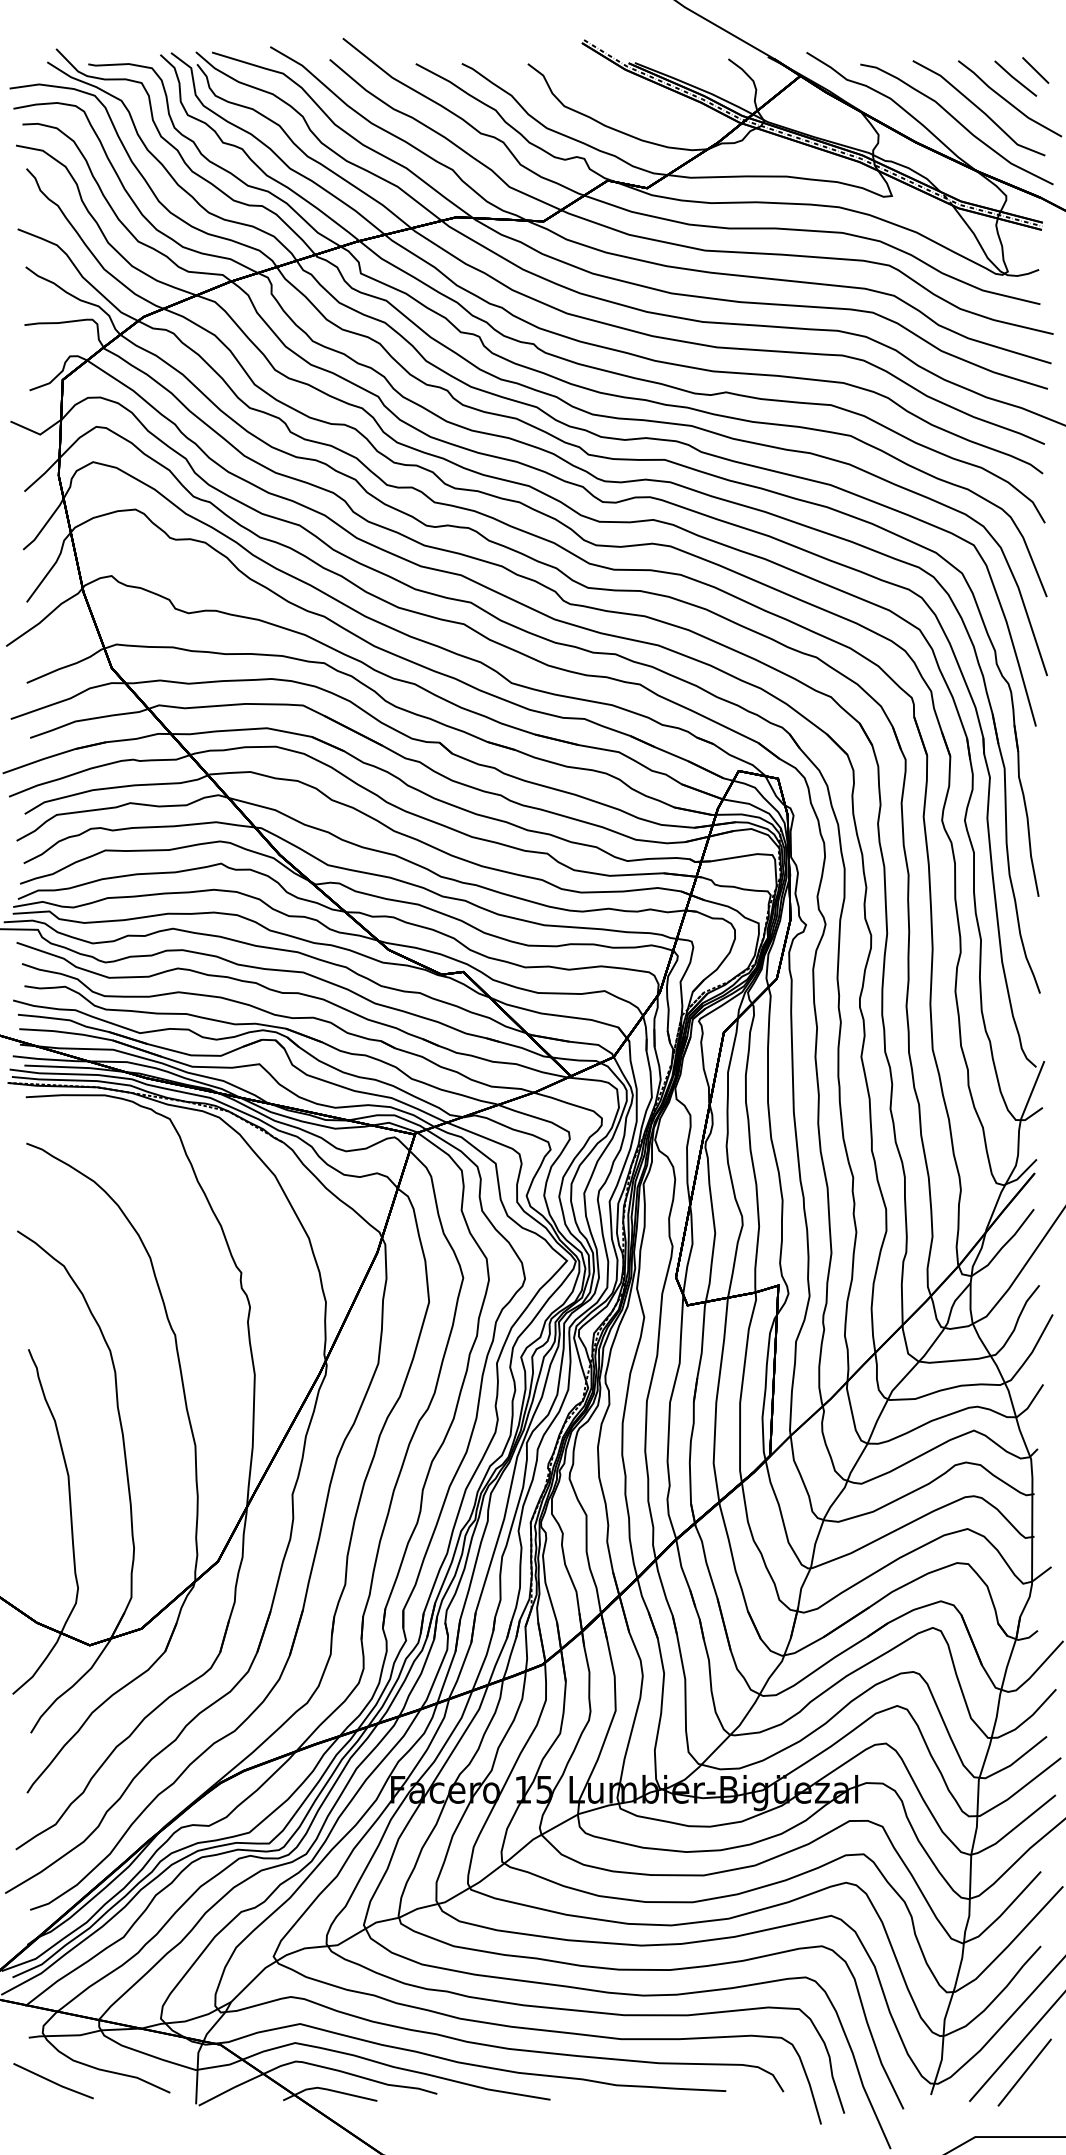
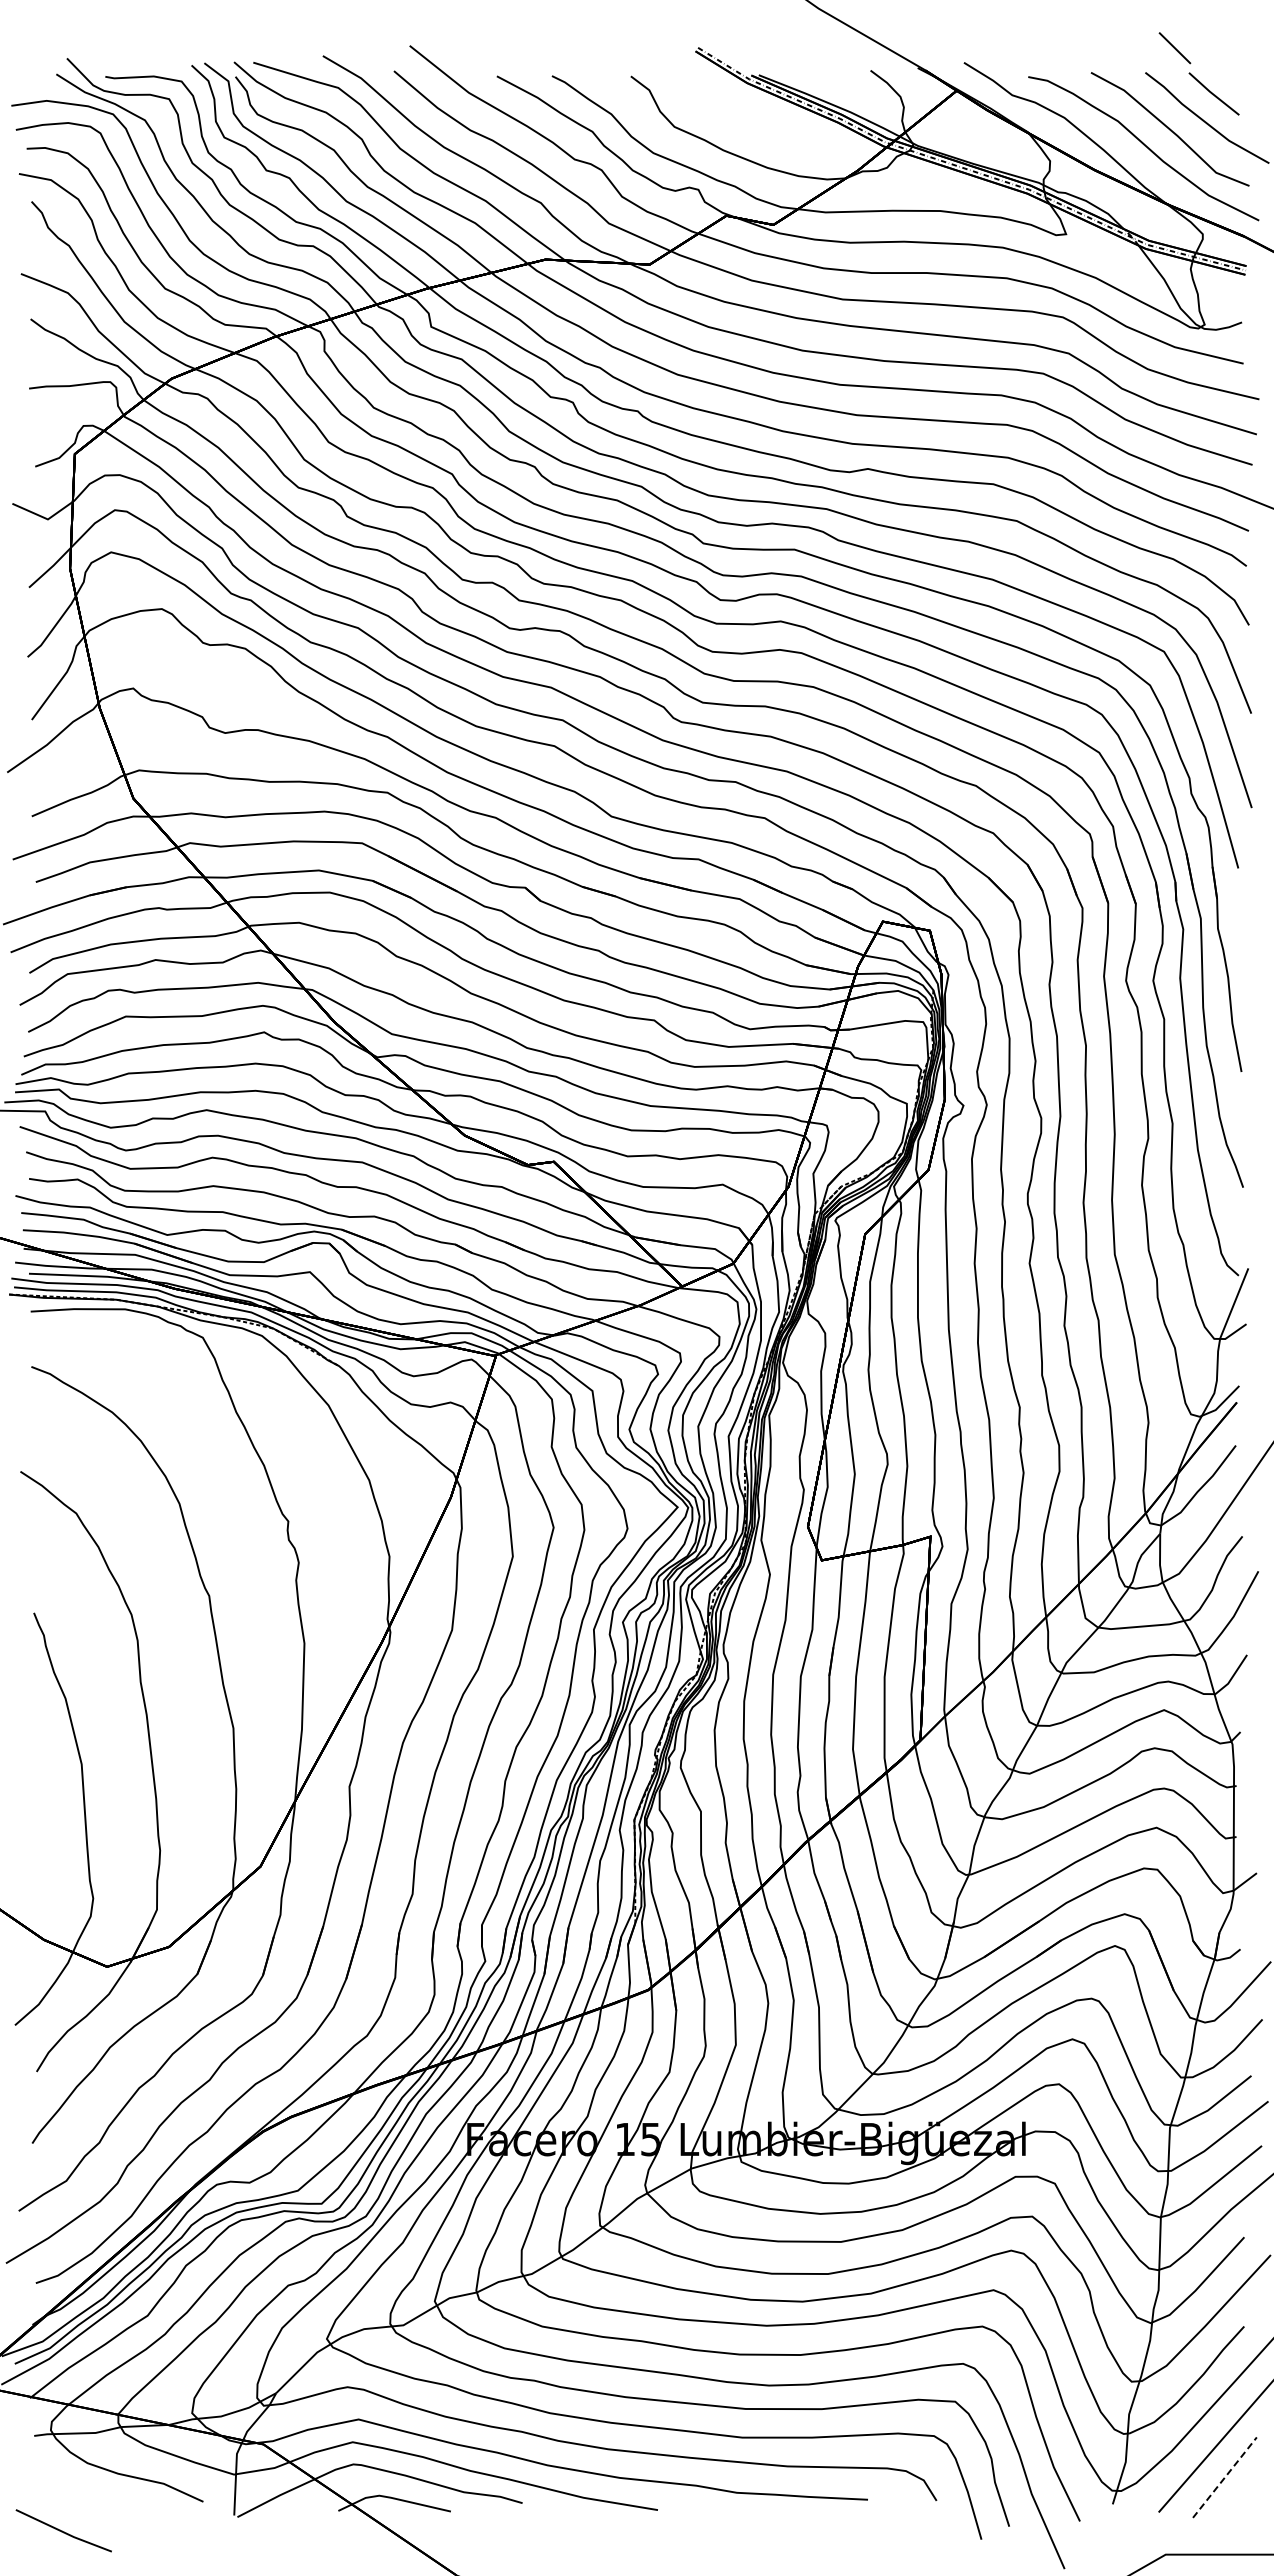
line: (1035, 70) -> (1174, 48), moved
line: (1025, 2072) -> (1225, 2477), solid -> dashed
line: (52, 2080) -> (62, 2530), moved

